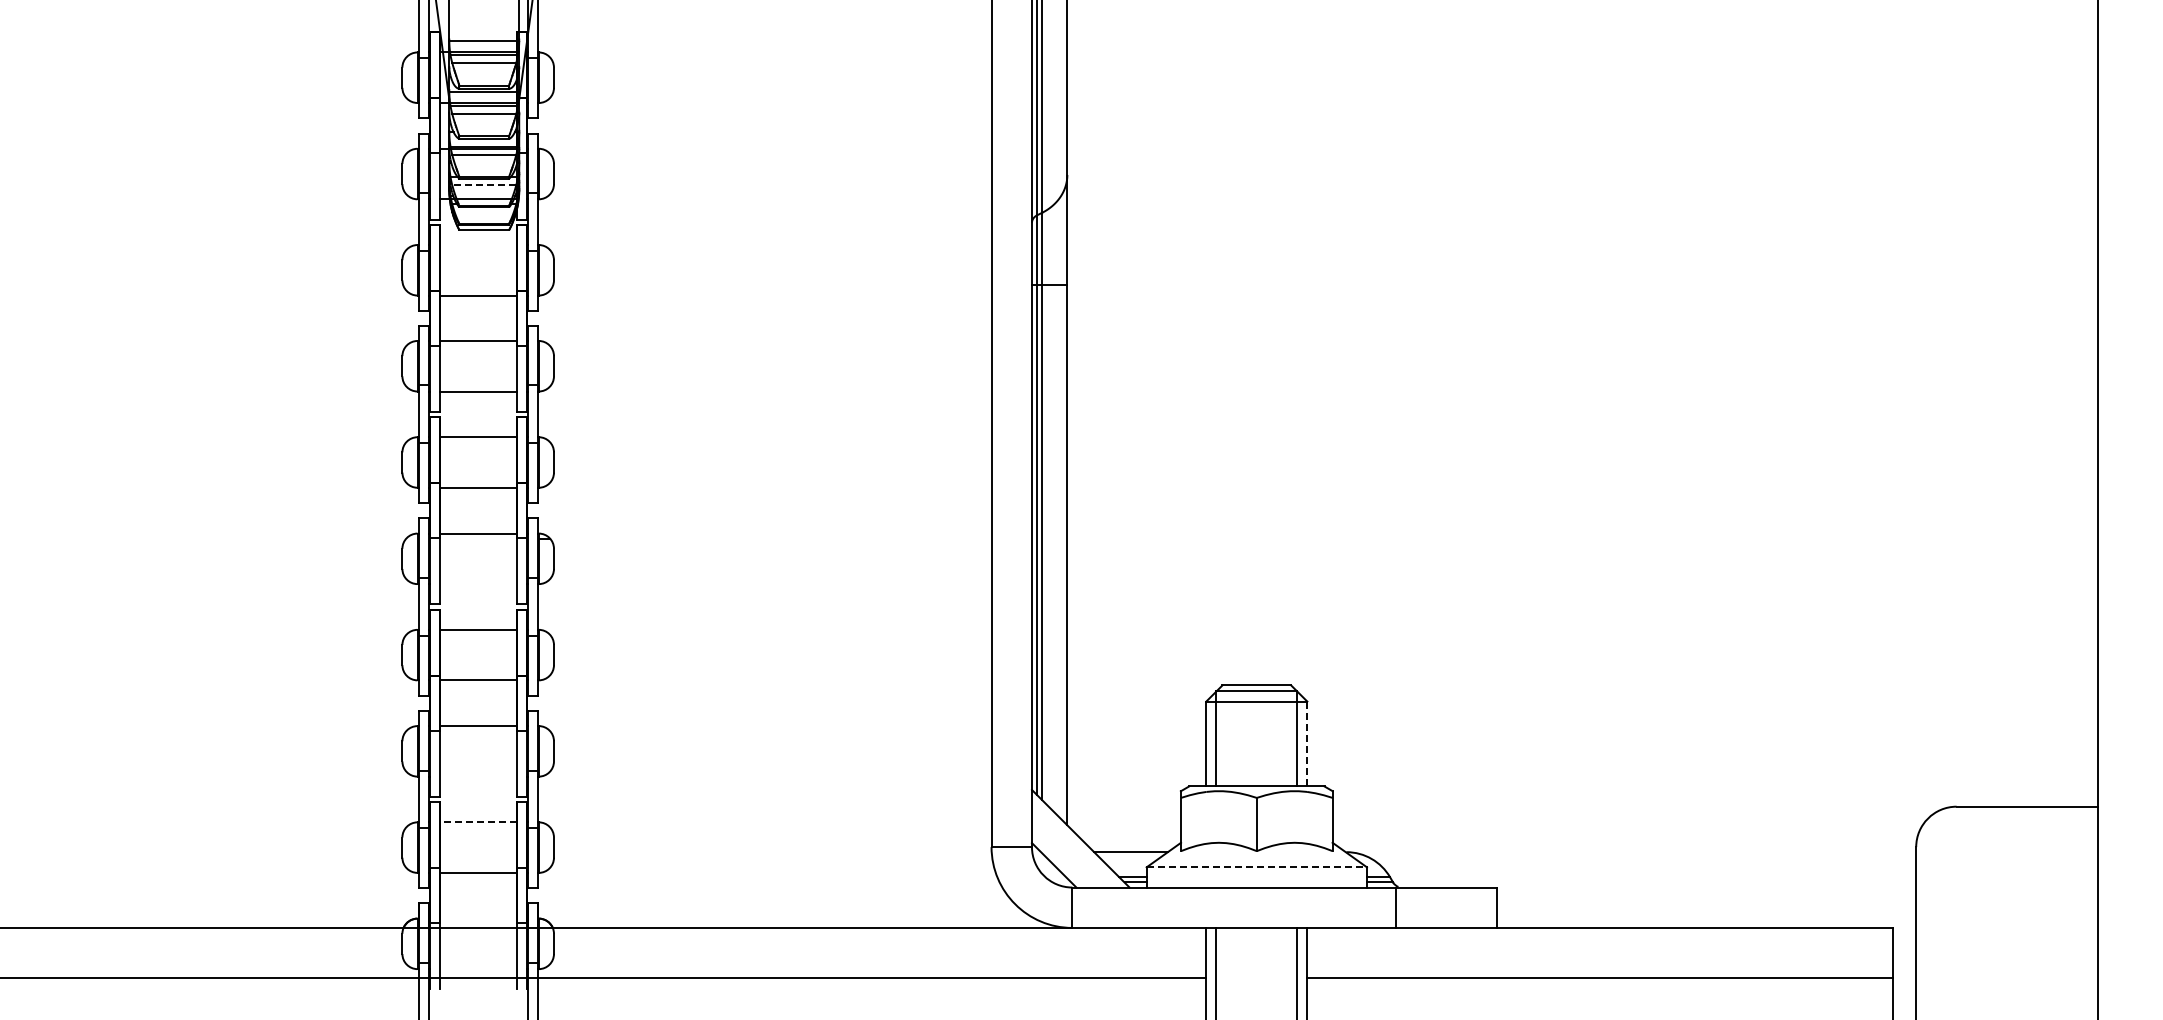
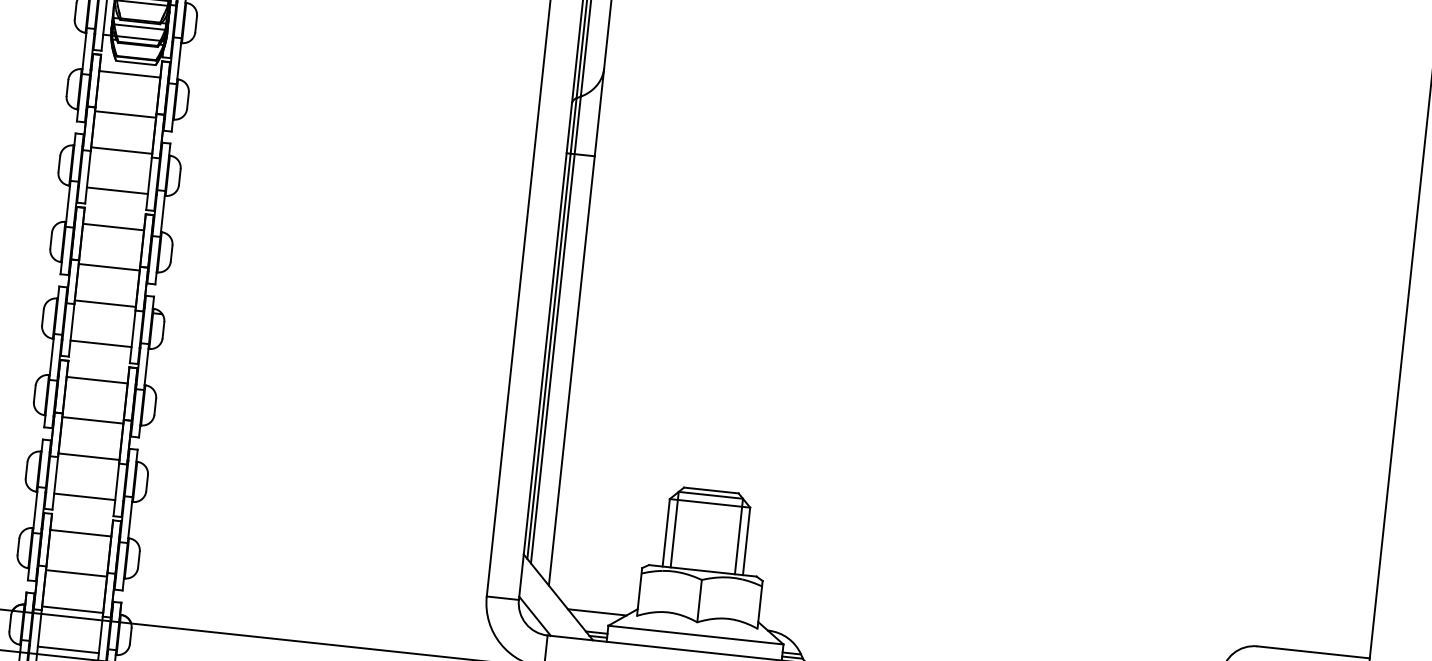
line: (483, 185) -> (139, 27), dashed -> solid
line: (477, 245) -> (129, 74), added
line: (477, 584) -> (100, 344), added
line: (1307, 744) -> (746, 541), dashed -> solid
line: (477, 776) -> (84, 496), added
line: (477, 822) -> (80, 533), dashed -> solid
line: (1257, 867) -> (696, 635), dashed -> solid
line: (477, 918) -> (72, 609), added
line: (477, 969) -> (67, 650), added

